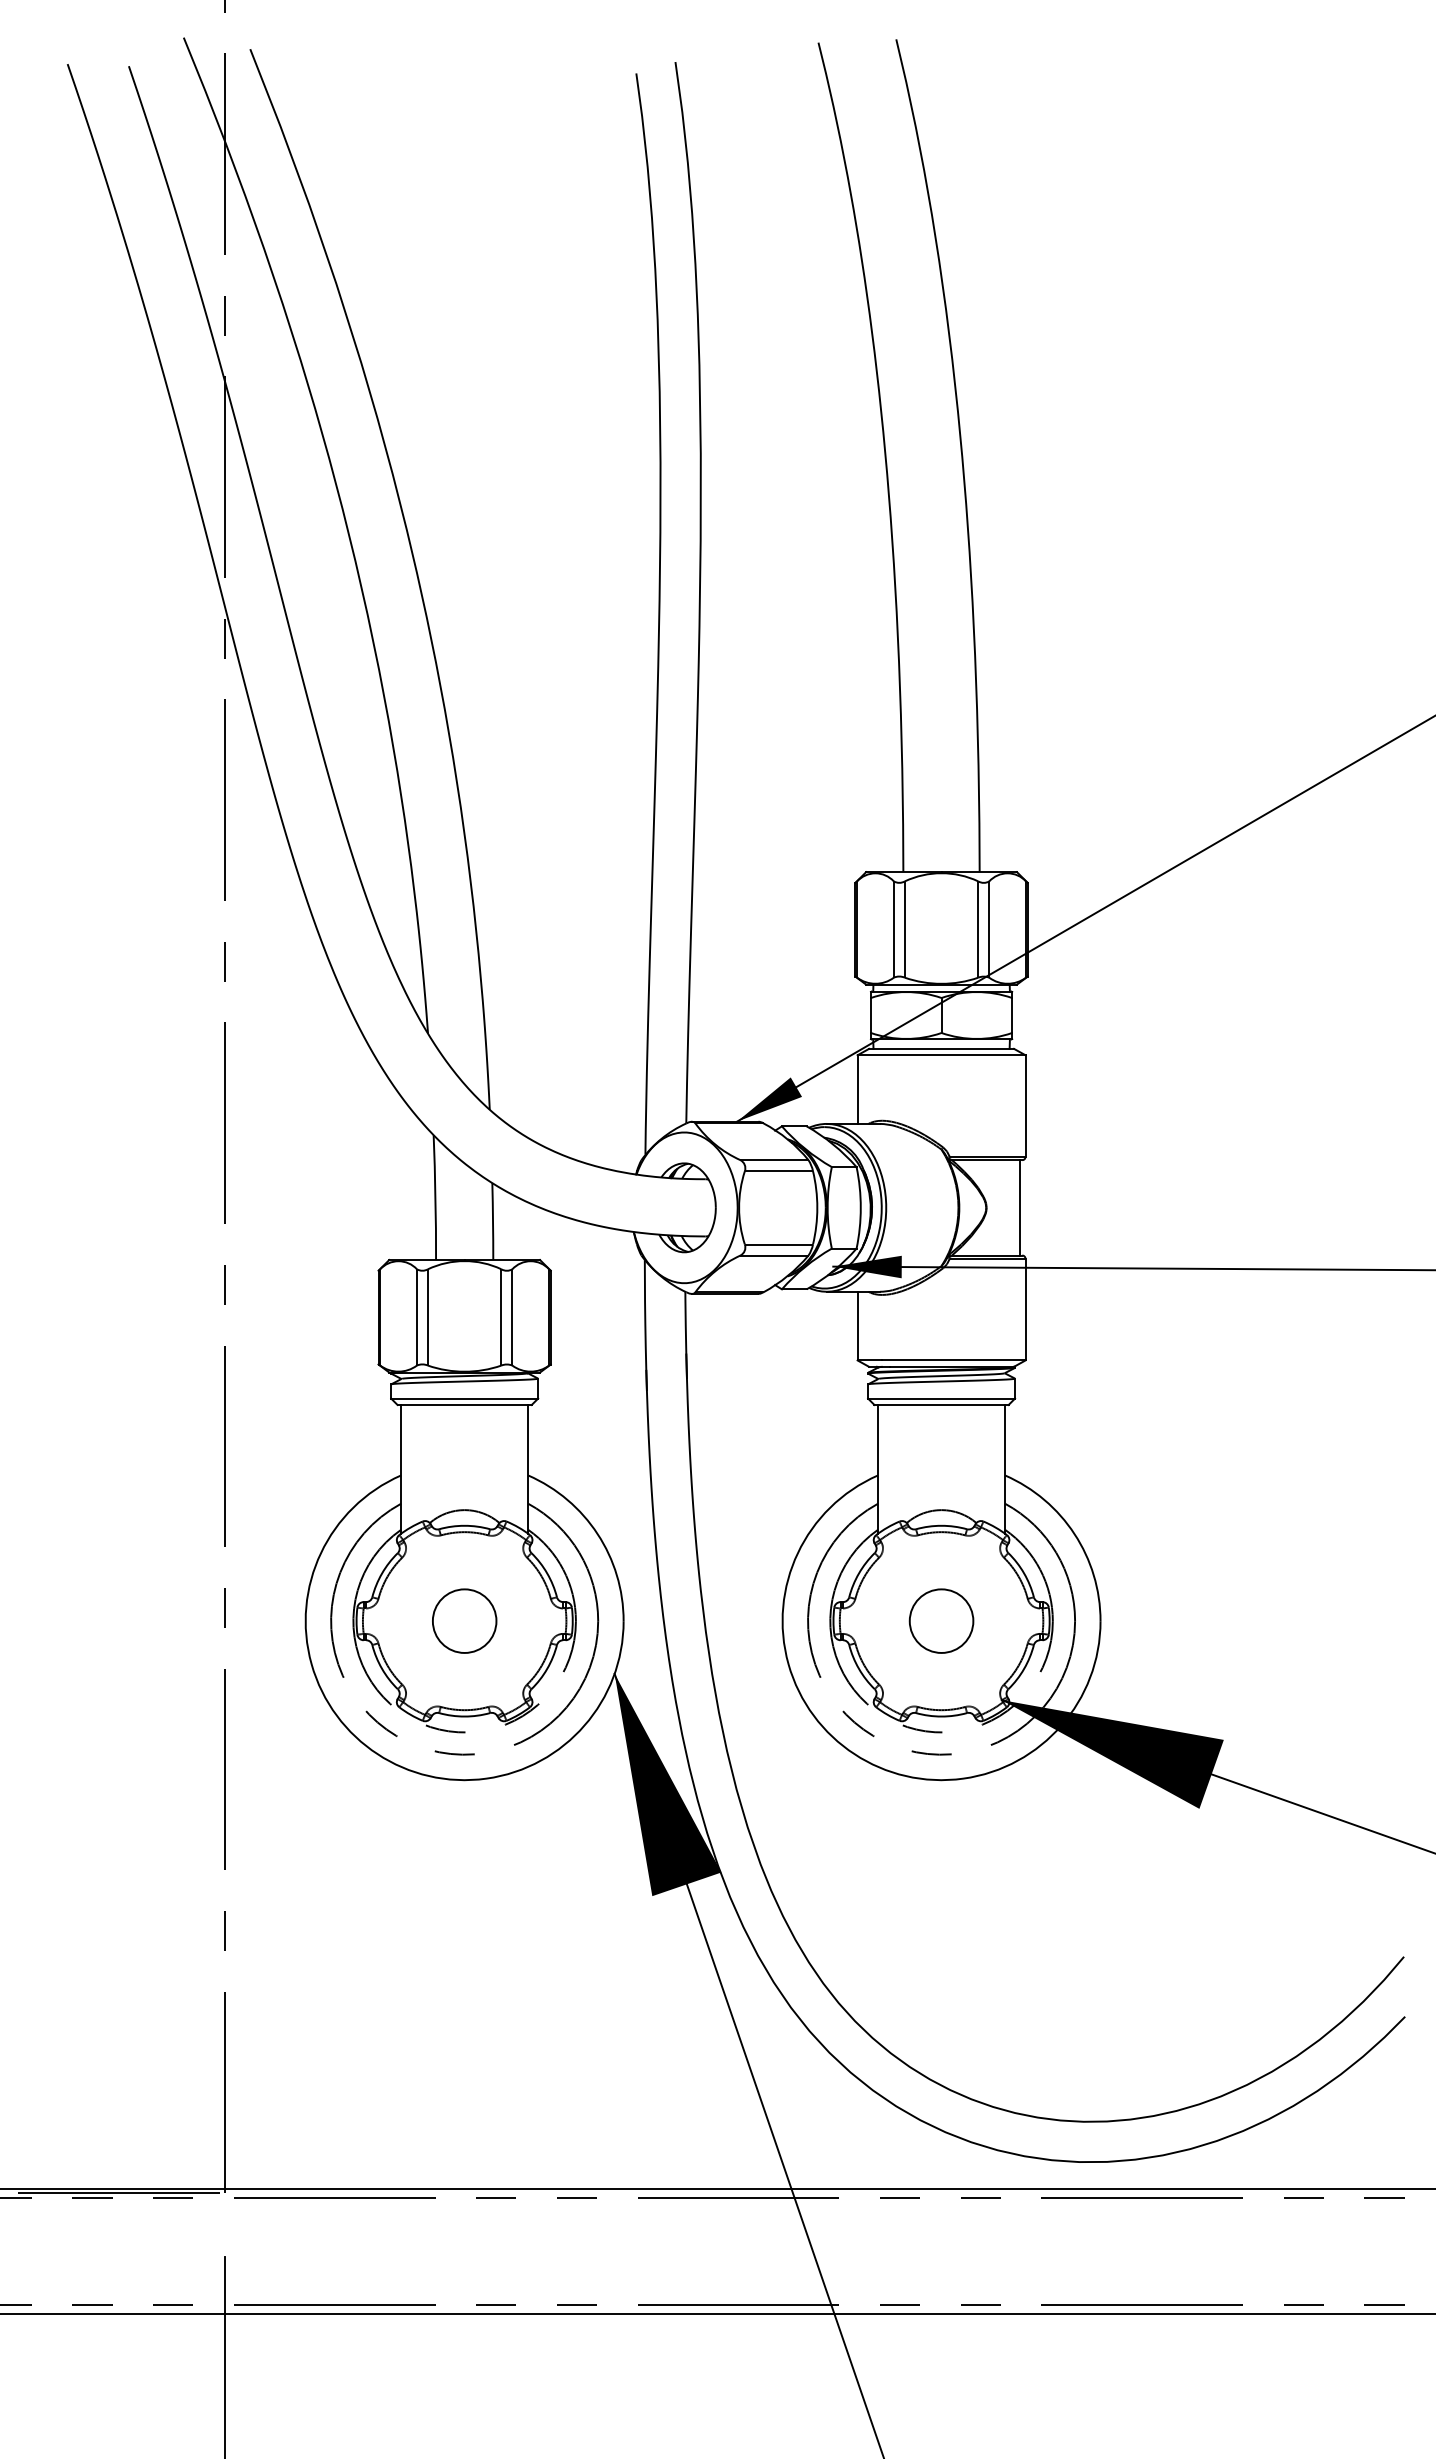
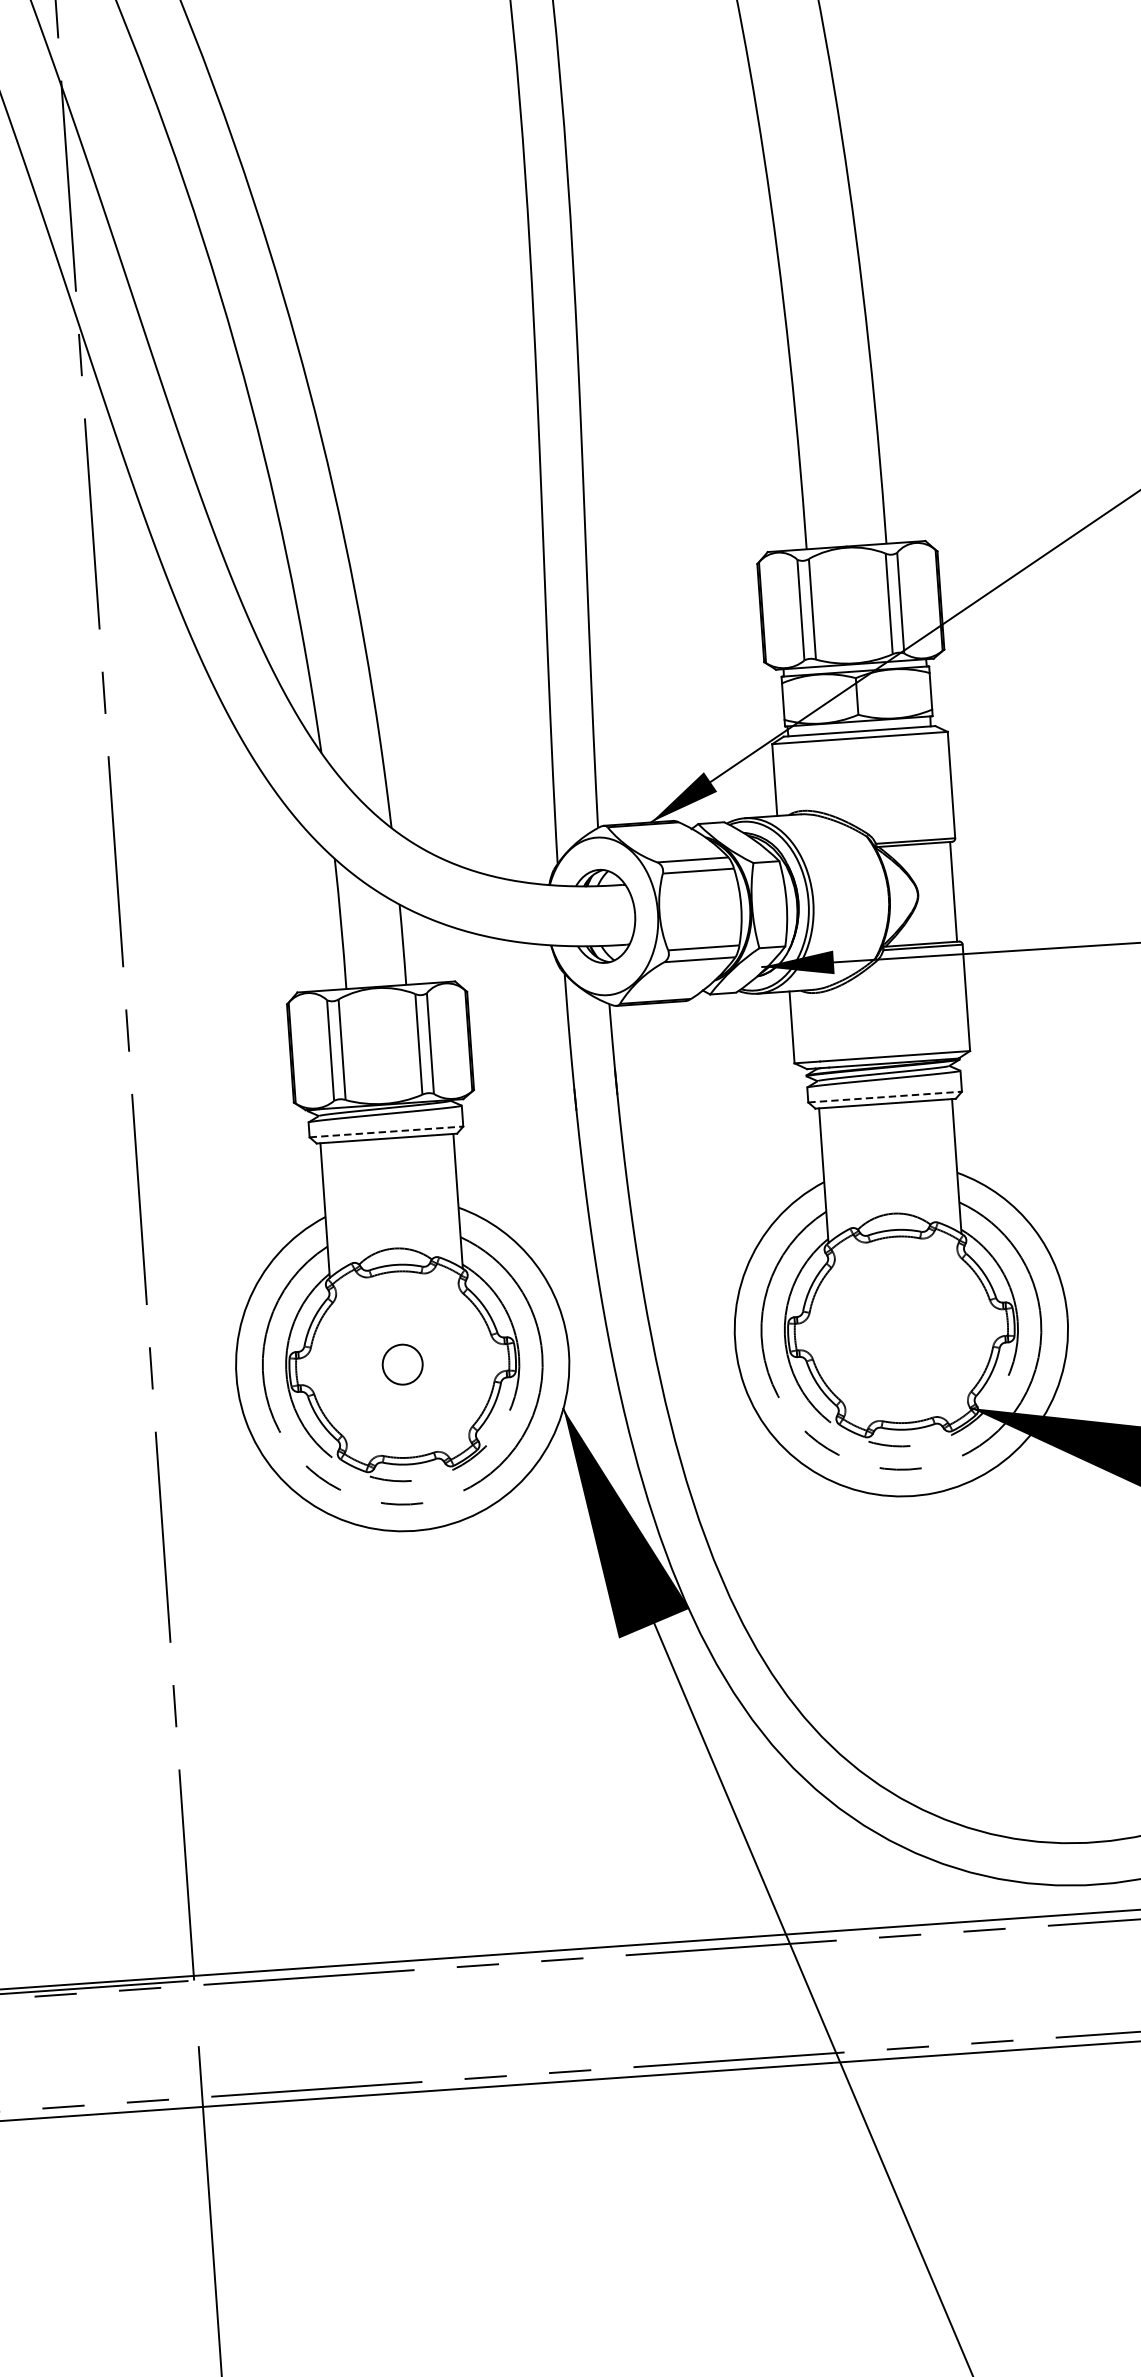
line: (465, 1398) -> (387, 1131), solid -> dashed
line: (942, 1398) -> (886, 1096), solid -> dashed
circle: (464, 1620) -> (402, 1363), size x0.6
circle: (941, 1620) -> (901, 1329), removed

